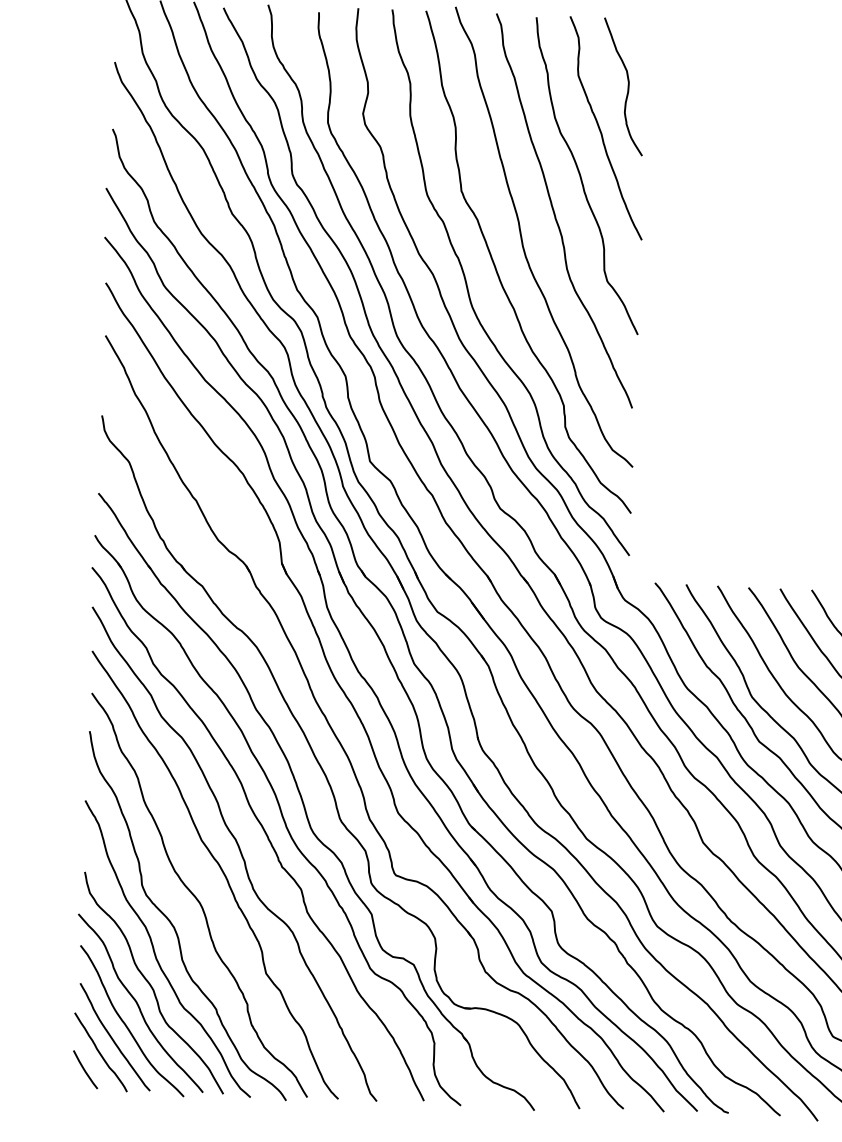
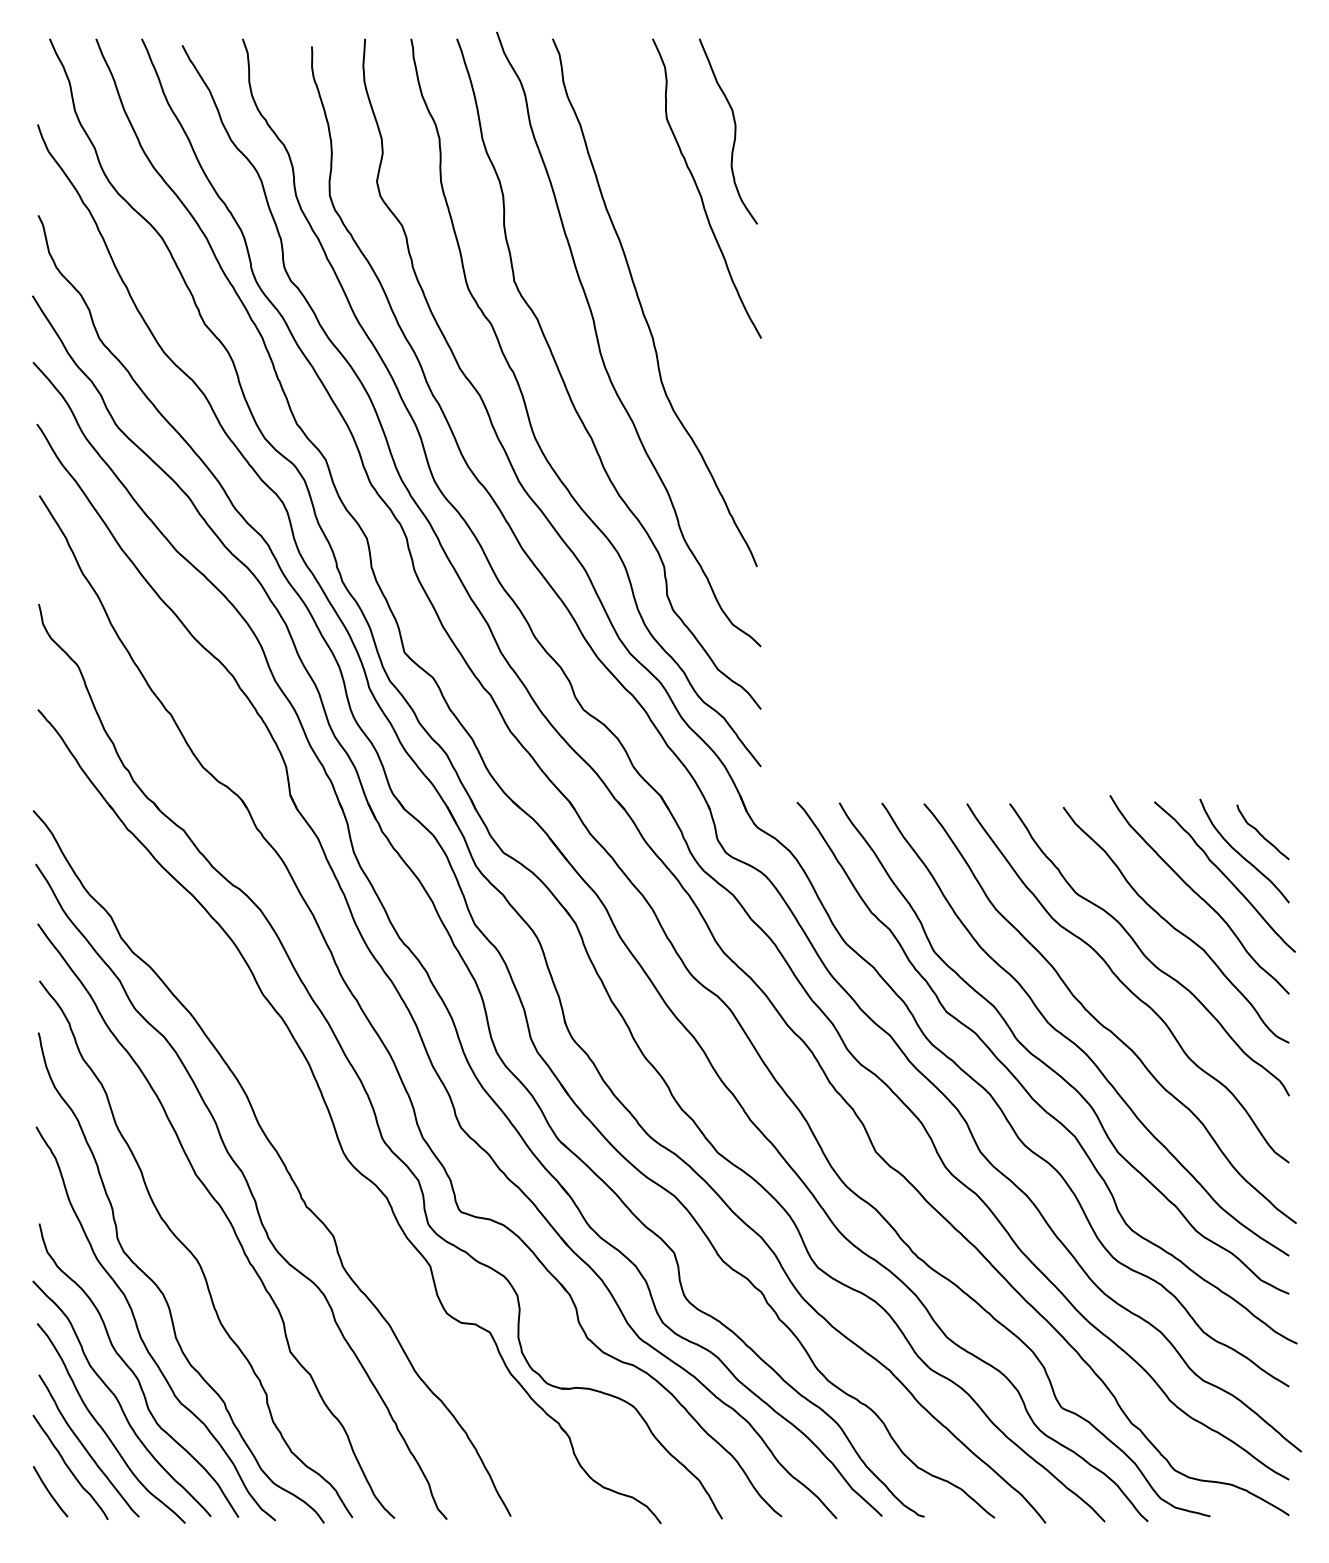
curve: (581, 177) -> (676, 256), removed
part: (282, 818) -> (304, 1141), removed

